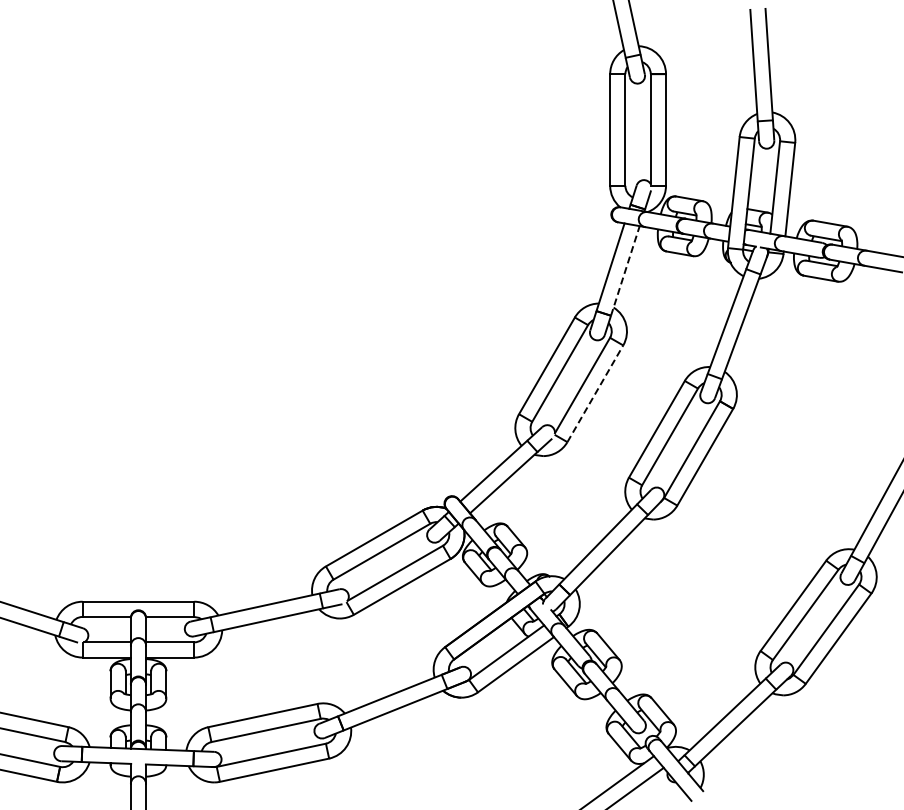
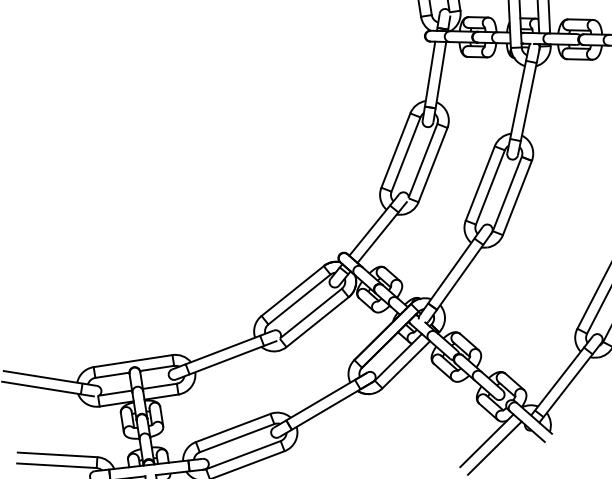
line: (625, 270) -> (440, 74), dashed -> solid
line: (595, 393) -> (433, 164), dashed -> solid

